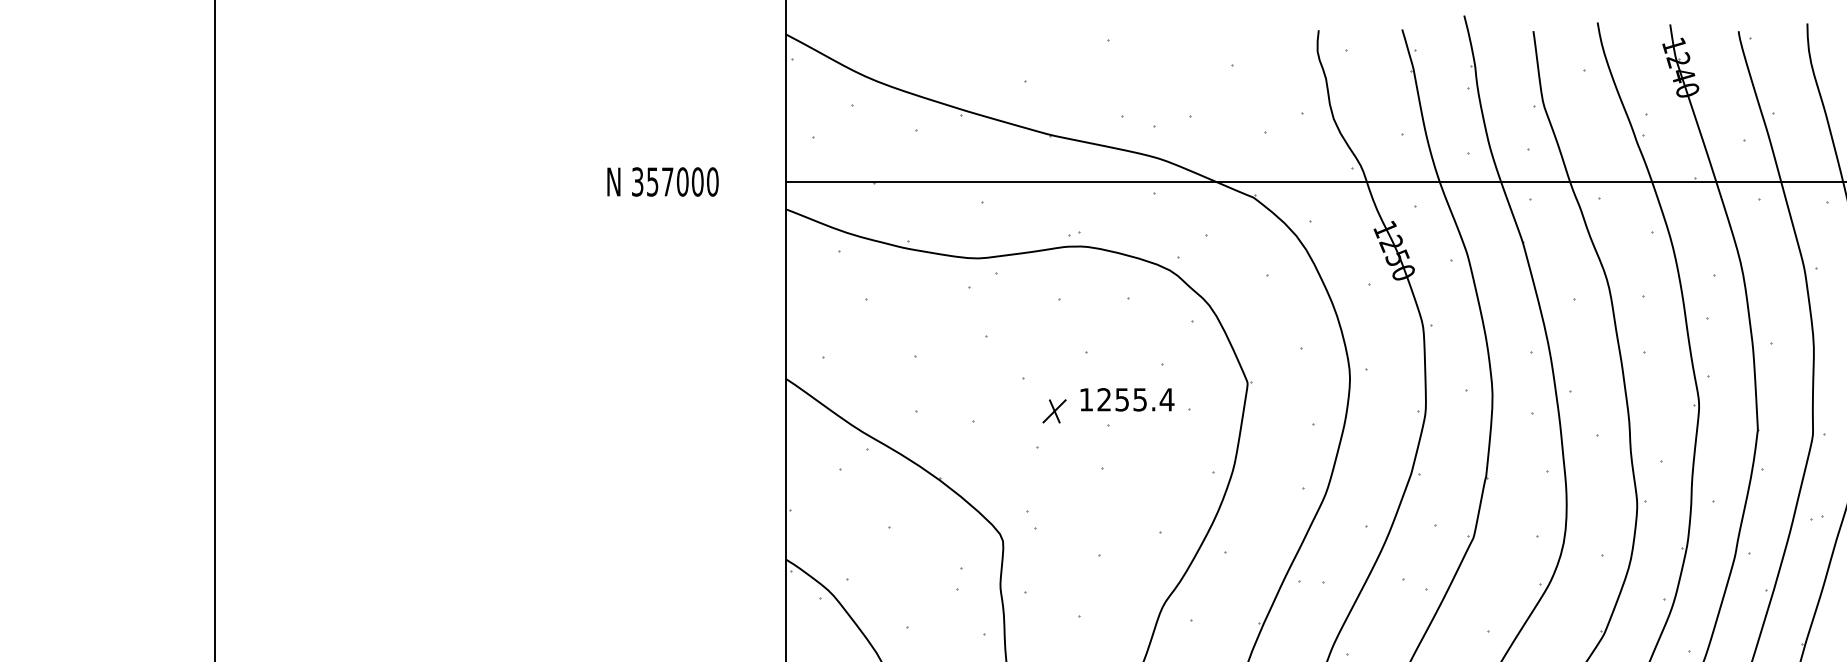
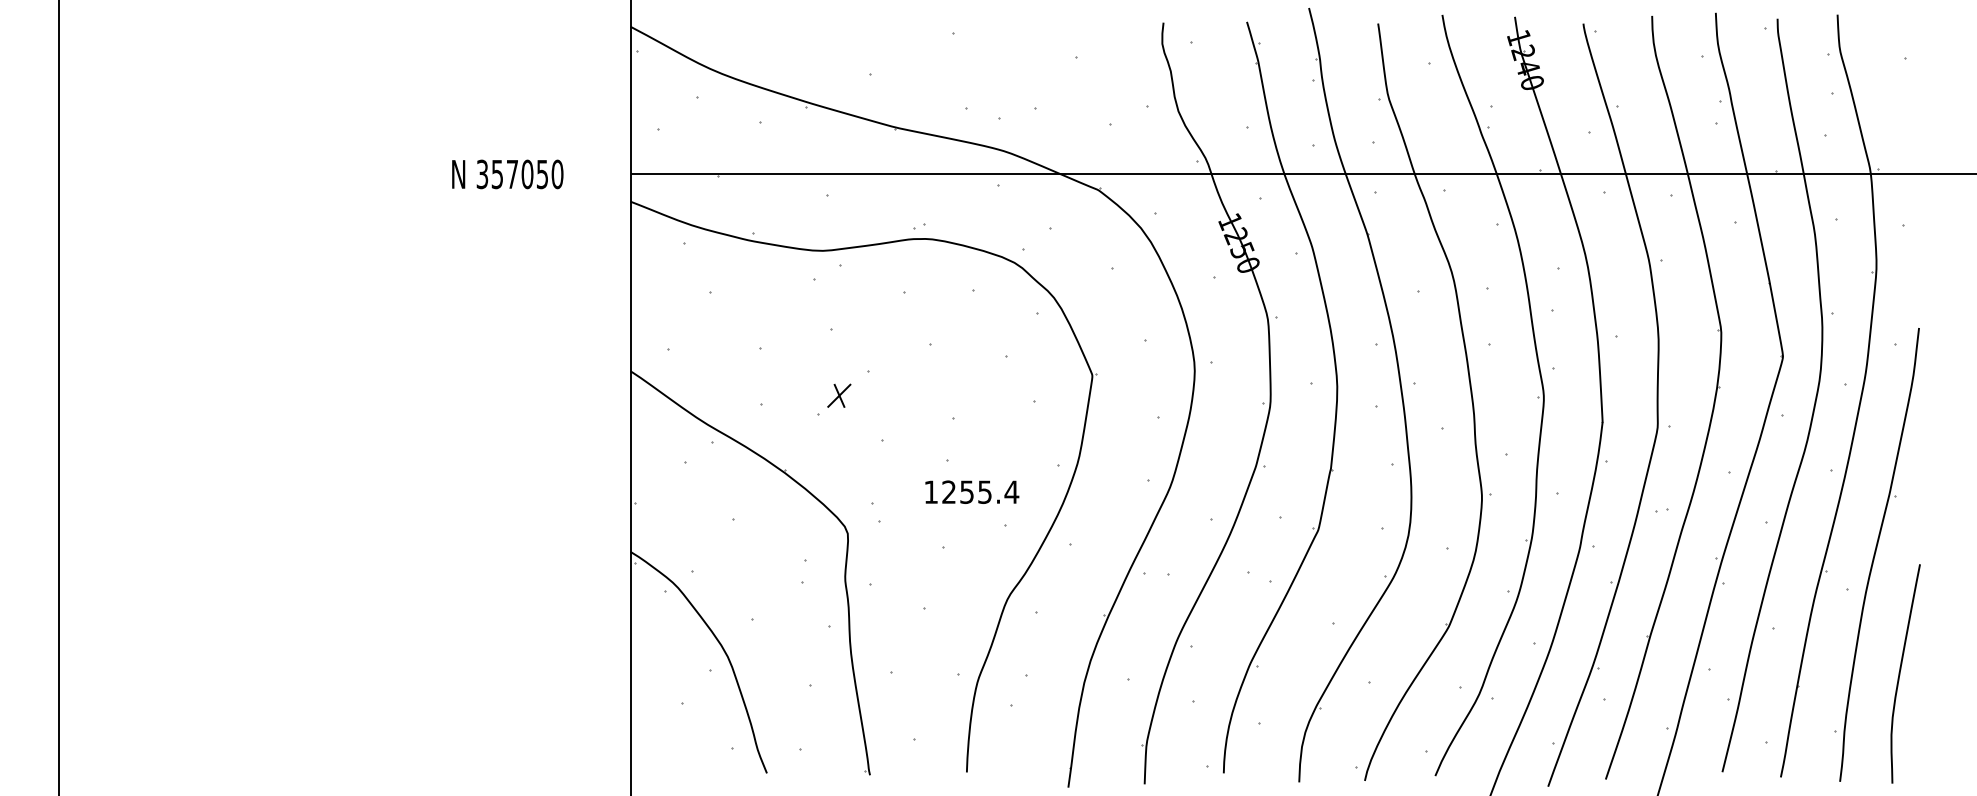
text: (697, 182) -> (542, 174), 357000 -> 357050
text: (1127, 399) -> (972, 491), moved
part: (1054, 411) -> (839, 395), moved

